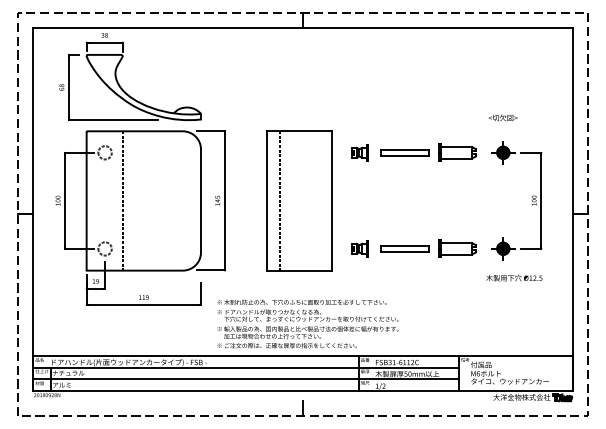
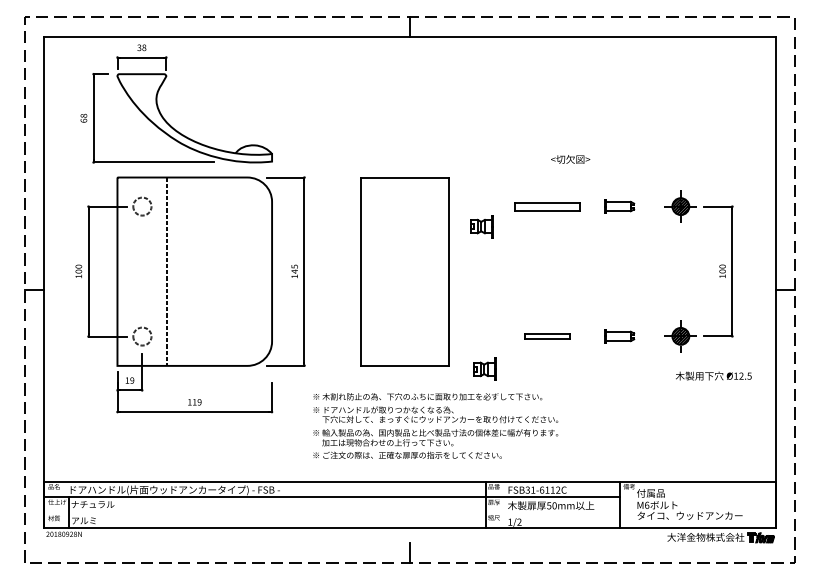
text: (503, 117) -> (570, 159), moved
part: (359, 152) -> (481, 226), moved
part: (457, 152) -> (619, 206), size x0.6
line: (279, 200) -> (378, 271), removed
part: (359, 248) -> (484, 368), moved
part: (404, 248) -> (547, 335), size x0.7
part: (457, 248) -> (619, 336), size x0.6
text: (514, 277) -> (713, 375), moved
text: (307, 323) -> (435, 425), moved
line: (245, 379) -> (332, 512), removed

